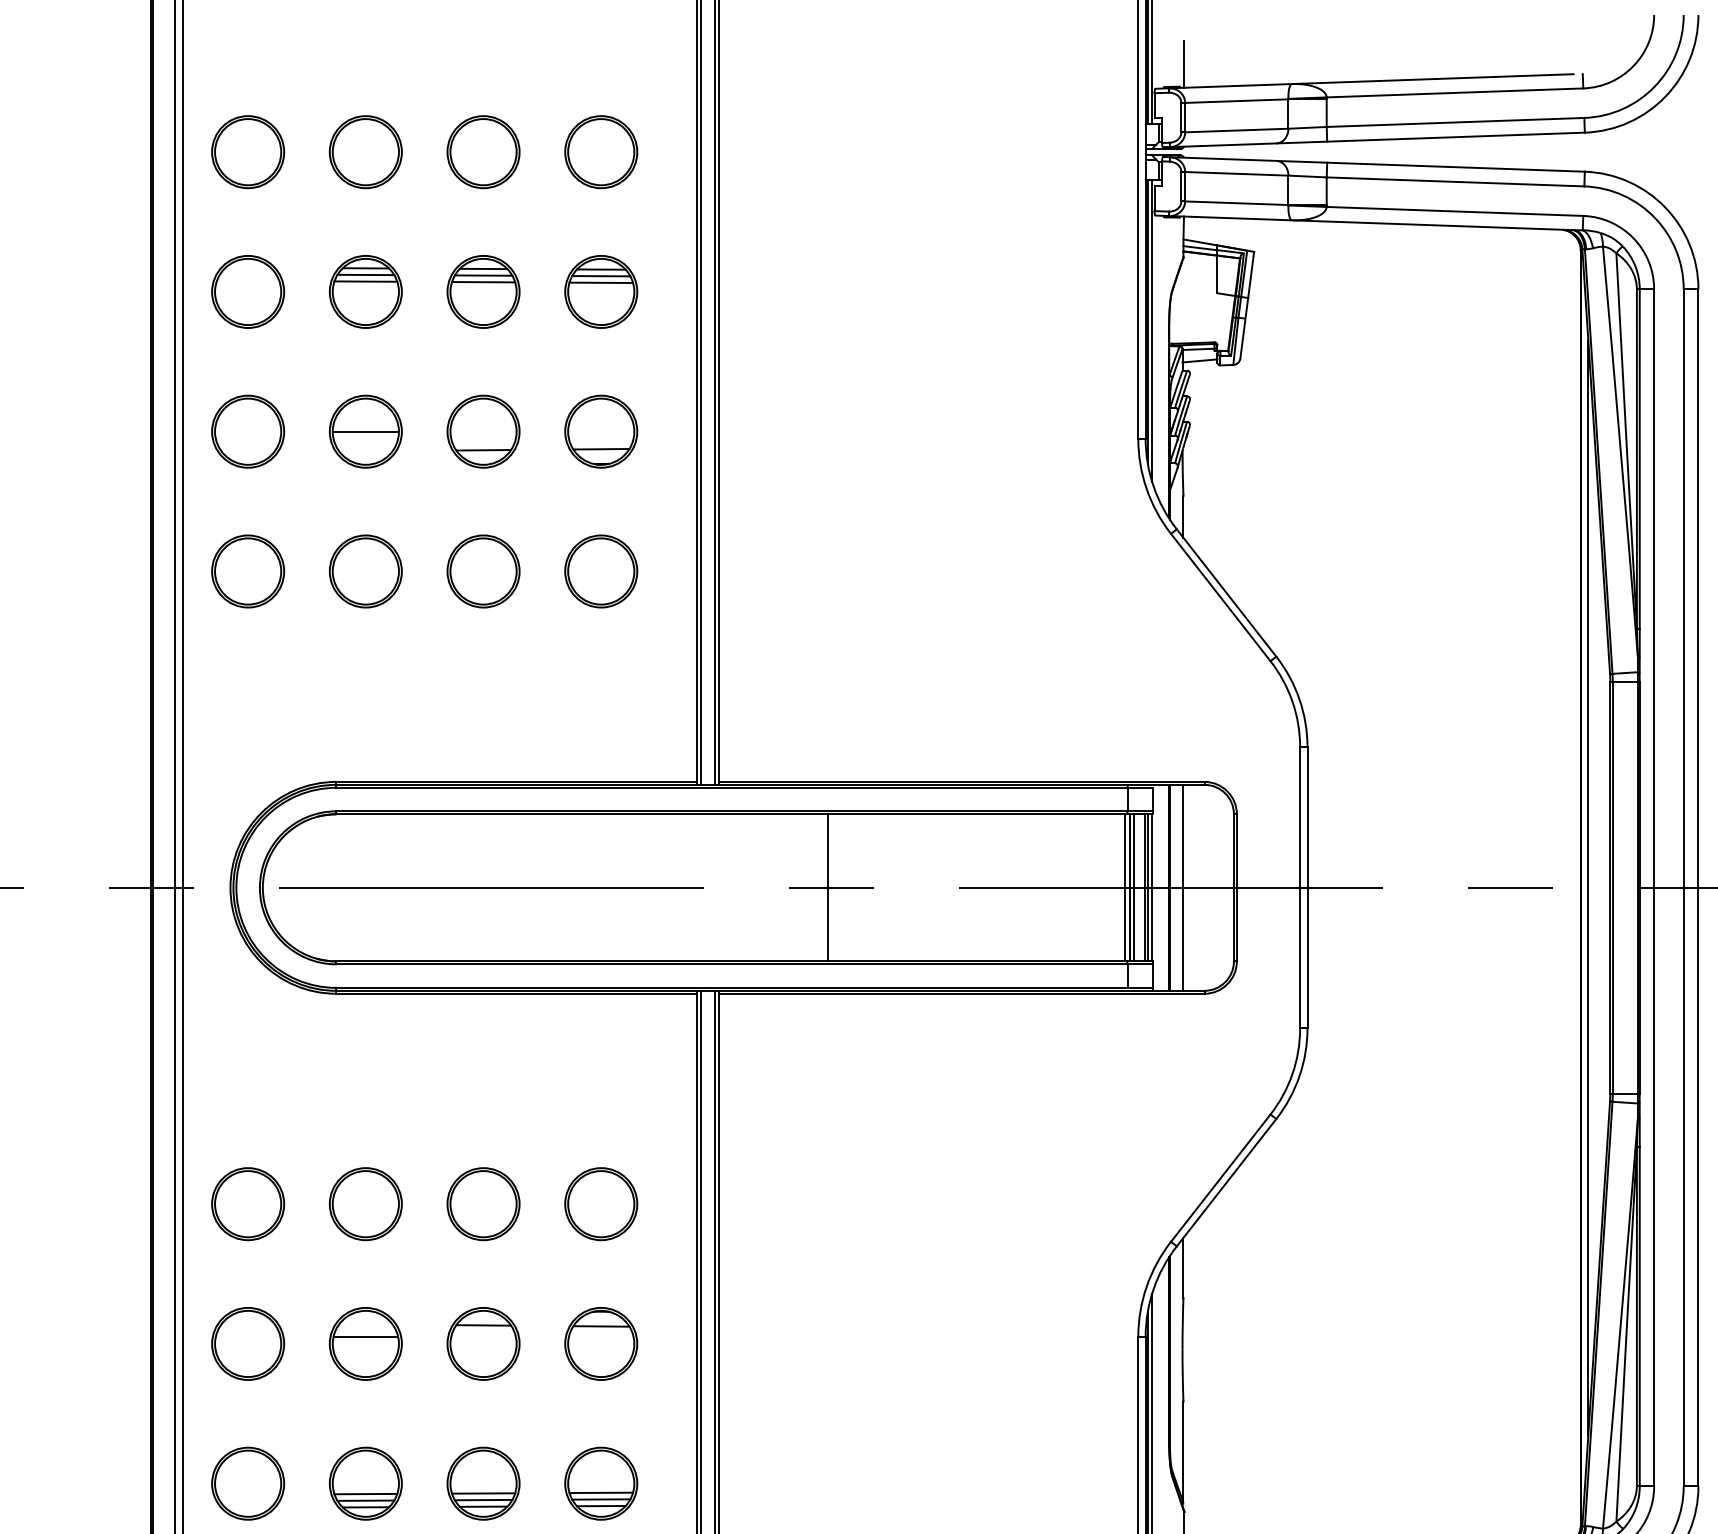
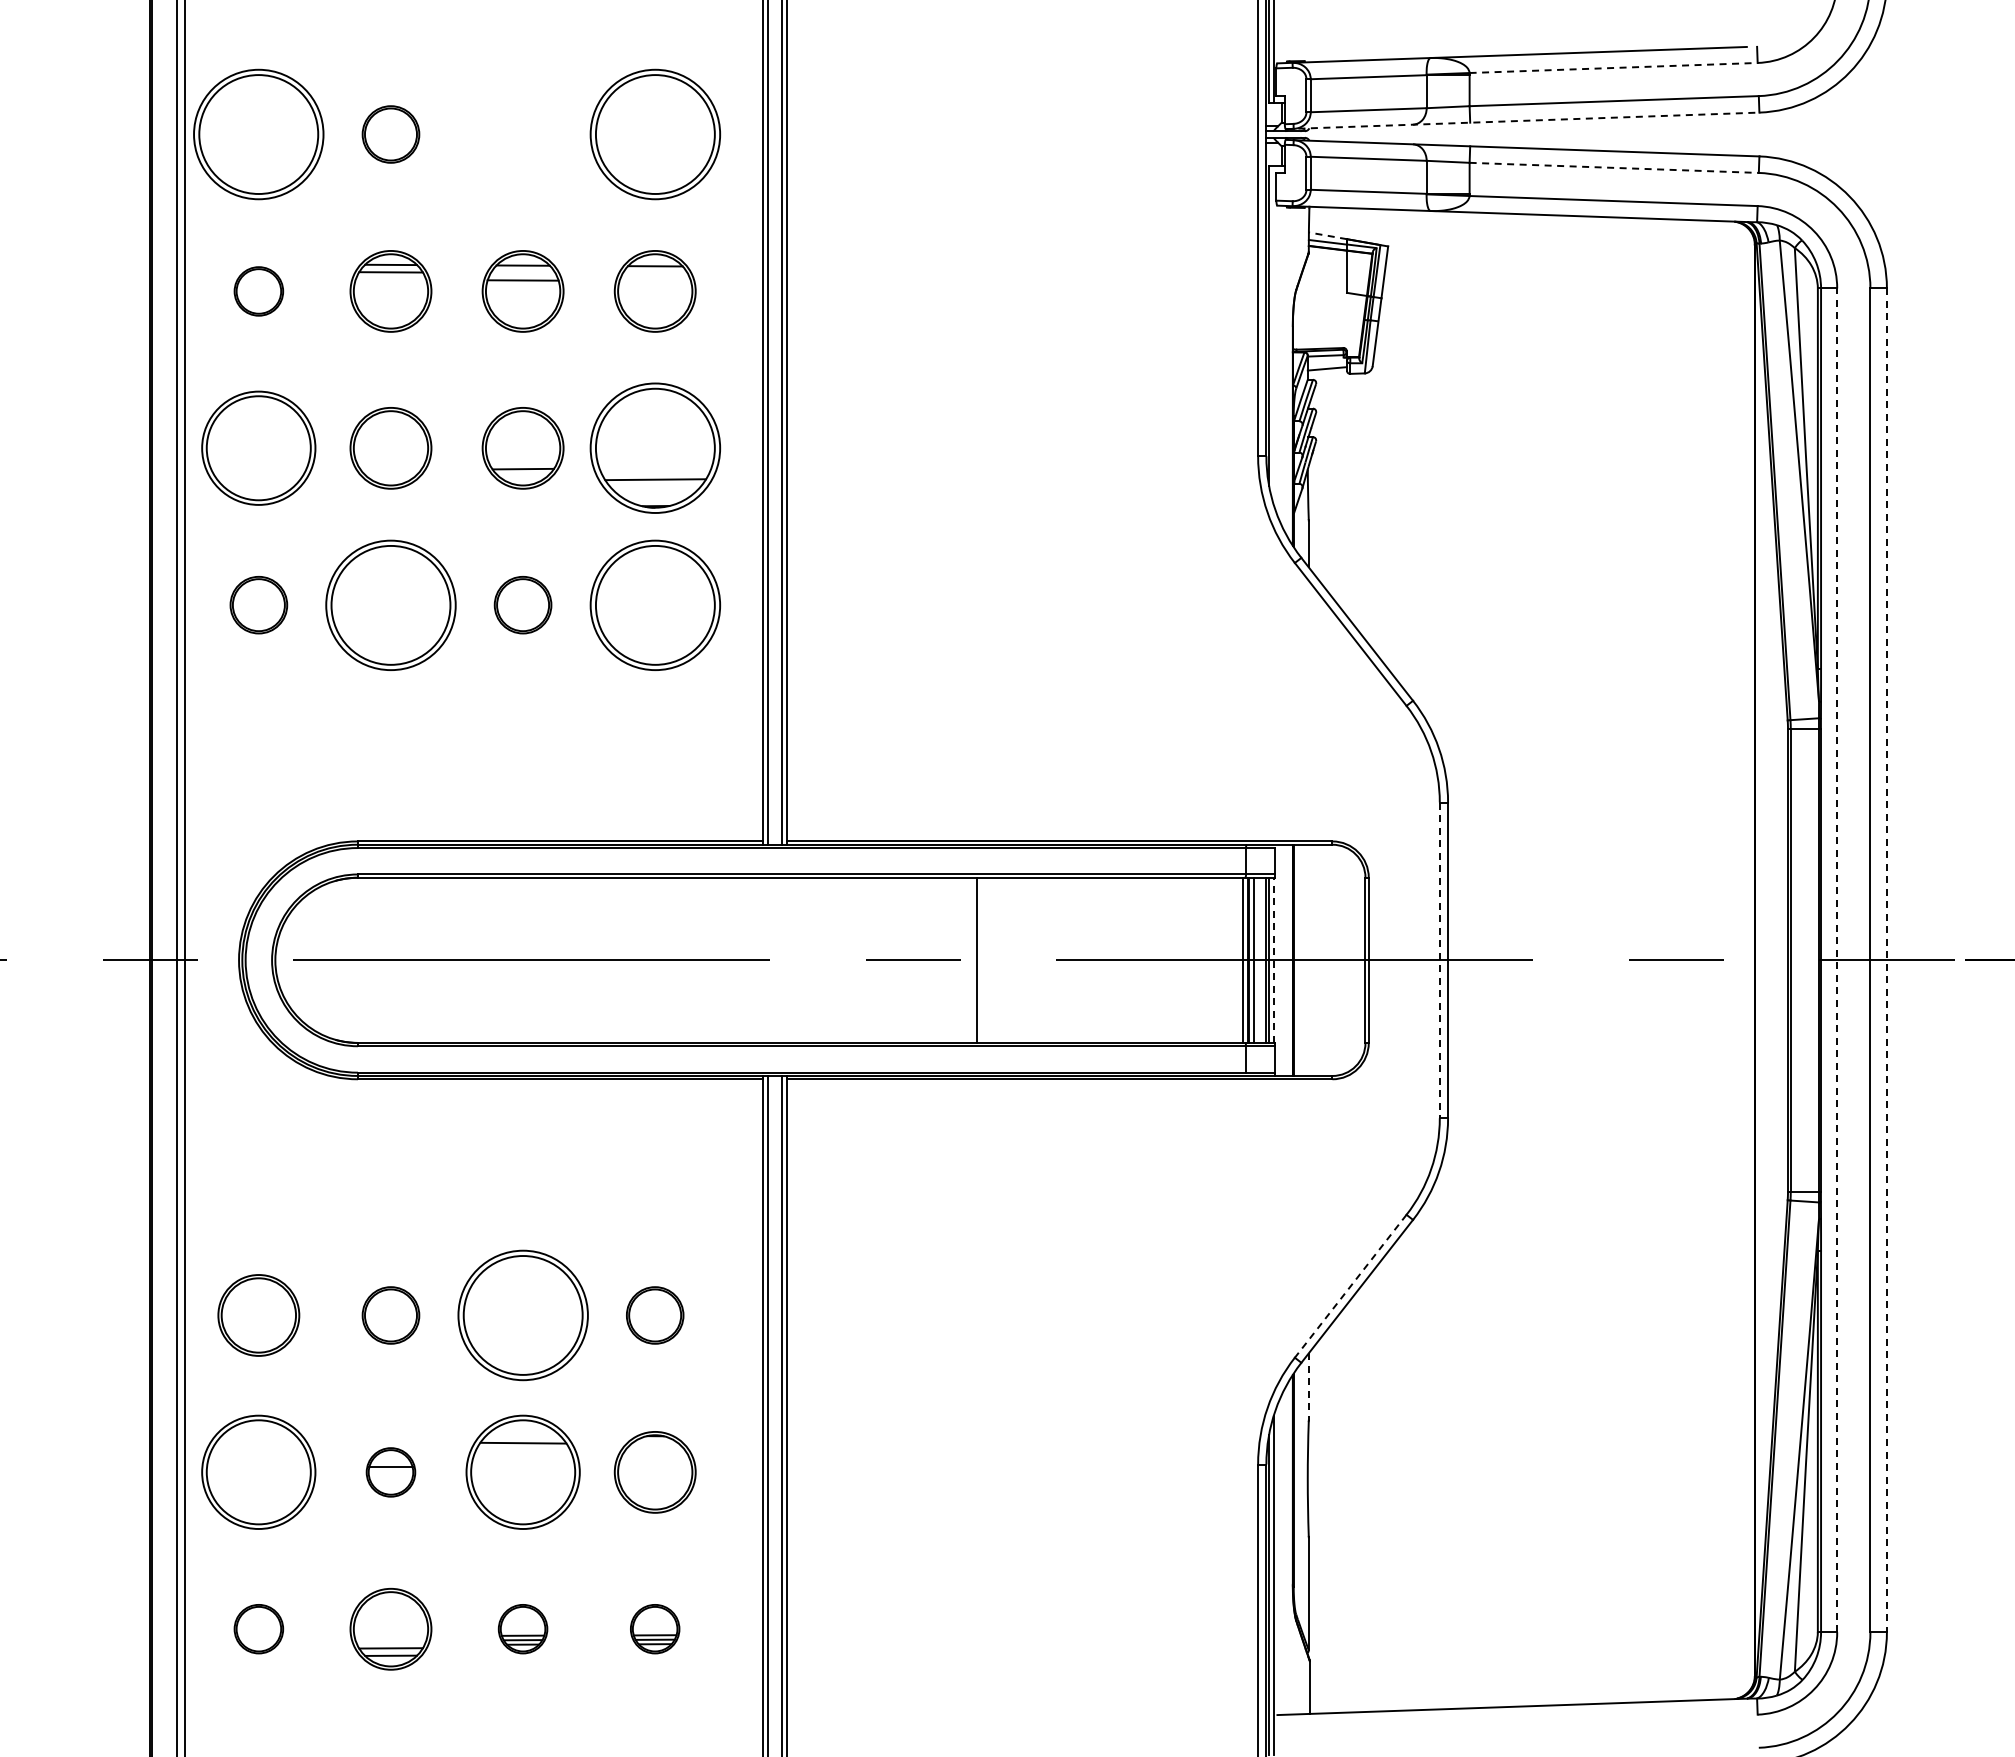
line: (1184, 63) -> (1309, 35), removed
line: (1455, 92) -> (1614, 67), solid -> dashed
line: (1373, 139) -> (1522, 120), solid -> dashed
part: (247, 152) -> (258, 134), size x1.6
part: (365, 152) -> (390, 134), size x0.7
part: (483, 152) -> (522, 134), removed
part: (600, 152) -> (654, 134), size x1.6
line: (1455, 181) -> (1614, 167), solid -> dashed
line: (1200, 242) -> (1327, 235), solid -> dashed
line: (483, 275) -> (523, 272), removed
line: (600, 275) -> (654, 273), removed
line: (365, 281) -> (390, 279), removed
line: (600, 282) -> (654, 280), removed
part: (247, 292) -> (258, 291), size x0.6
line: (1151, 330) -> (1273, 334), removed
part: (247, 431) -> (258, 448), size x1.4
line: (365, 431) -> (390, 448), removed
part: (600, 431) -> (654, 448), size x1.6
part: (247, 570) -> (258, 604), size x0.7
part: (365, 570) -> (390, 604), size x1.6
part: (483, 570) -> (522, 604), size x0.7
part: (600, 570) -> (654, 604), size x1.6
line: (827, 887) -> (976, 959), moved
line: (1151, 887) -> (1273, 960), solid -> dashed
line: (1183, 887) -> (1308, 959), removed
line: (1299, 887) -> (1439, 960), solid -> dashed
line: (1588, 887) -> (1763, 959), removed
line: (1654, 887) -> (1837, 960), solid -> dashed
line: (1698, 887) -> (1886, 960), solid -> dashed
line: (1220, 1178) -> (1350, 1286), solid -> dashed
part: (365, 1204) -> (390, 1315), size x0.7
part: (483, 1204) -> (522, 1315), size x1.6
part: (600, 1204) -> (654, 1315), size x0.7
line: (1183, 1268) -> (1308, 1387), solid -> dashed
line: (601, 1326) -> (655, 1452), removed
part: (247, 1344) -> (258, 1472), size x1.4
part: (365, 1344) -> (390, 1472), size x0.6
part: (483, 1344) -> (522, 1472), size x1.4
part: (247, 1483) -> (258, 1628), size x0.6
part: (483, 1483) -> (522, 1628), size x0.6
part: (600, 1483) -> (654, 1628), size x0.6
line: (365, 1493) -> (390, 1640), removed

